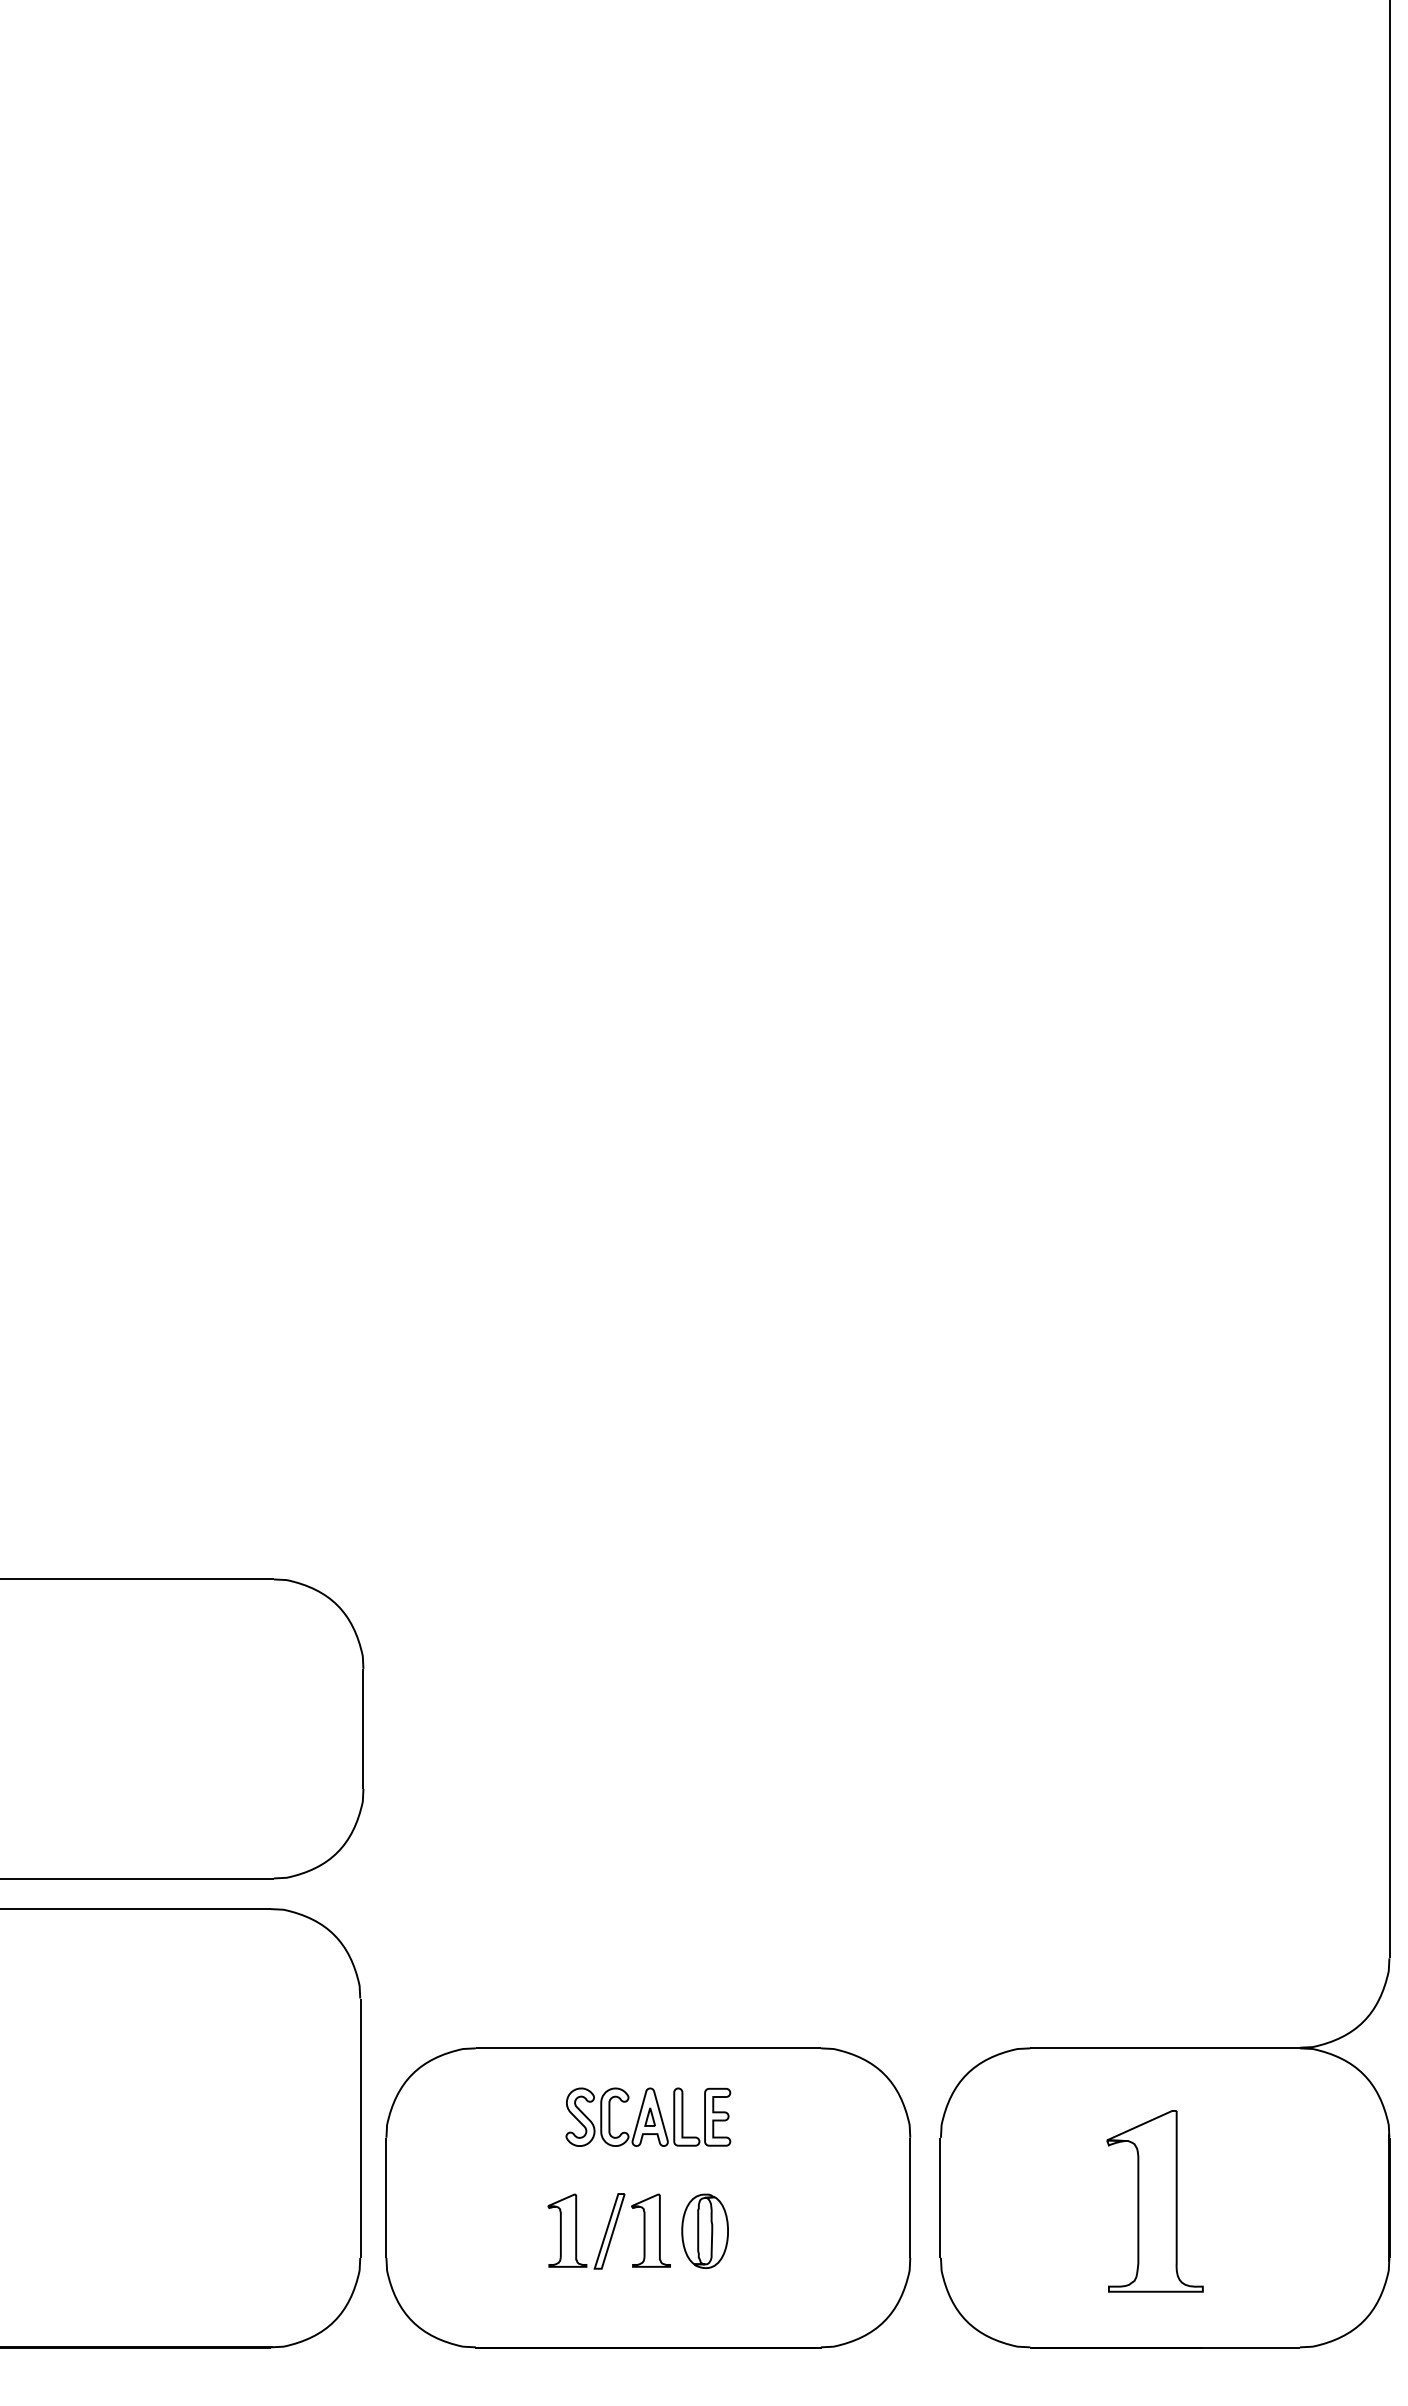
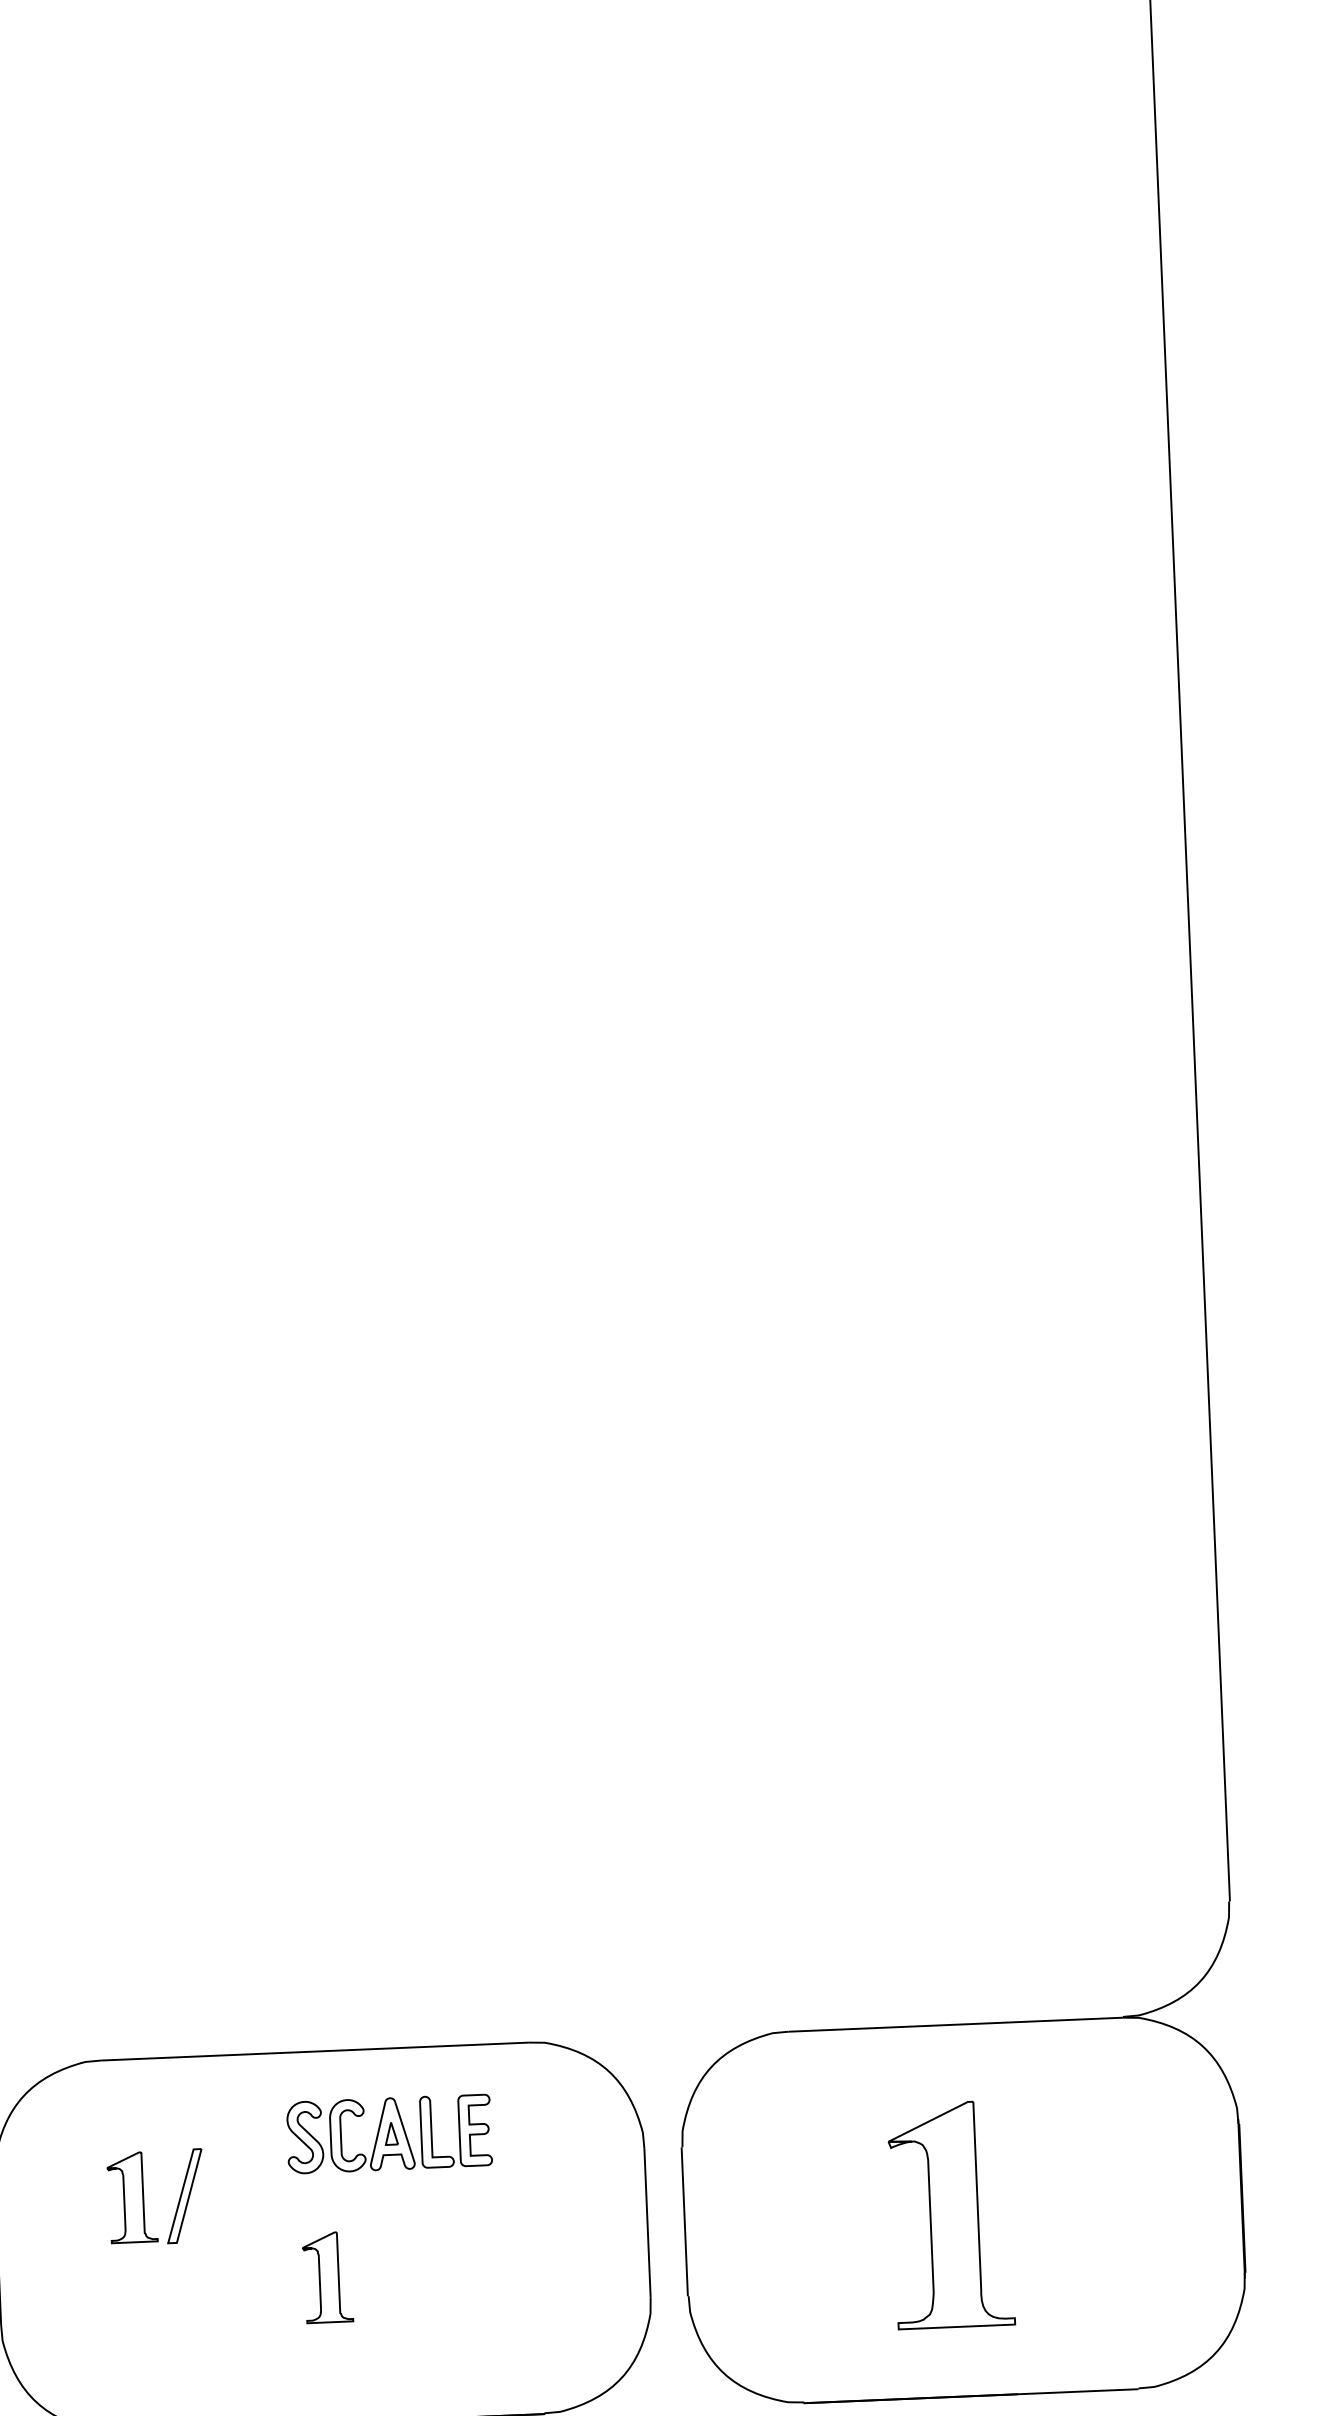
part: (648, 2116) -> (389, 2133), moved
part: (704, 2230) -> (394, 2274), removed
part: (577, 2231) -> (144, 2197), moved

